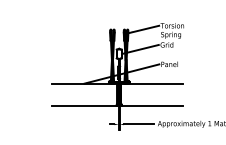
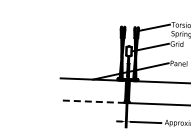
line: (84, 105) -> (92, 101), solid -> dashed

